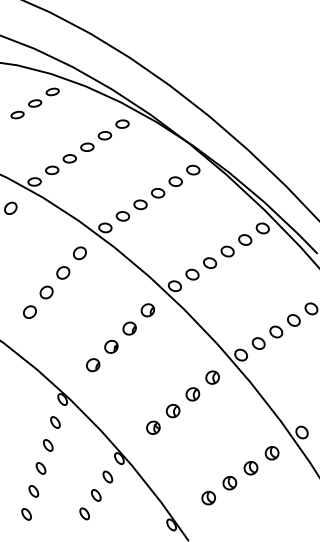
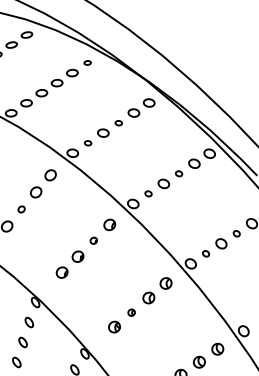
part: (122, 123) -> (87, 62), size x0.6
part: (158, 193) -> (118, 123), size x0.6
part: (122, 216) -> (87, 143), size x0.6
part: (227, 251) -> (178, 173), size x0.6
part: (192, 274) -> (148, 193), size x0.6
part: (46, 292) -> (21, 209), size x0.6
part: (293, 320) -> (236, 233), size x0.6
part: (129, 328) -> (93, 240), size x0.6
part: (258, 343) -> (205, 253), size x0.6
part: (172, 411) -> (131, 312), size x0.6

